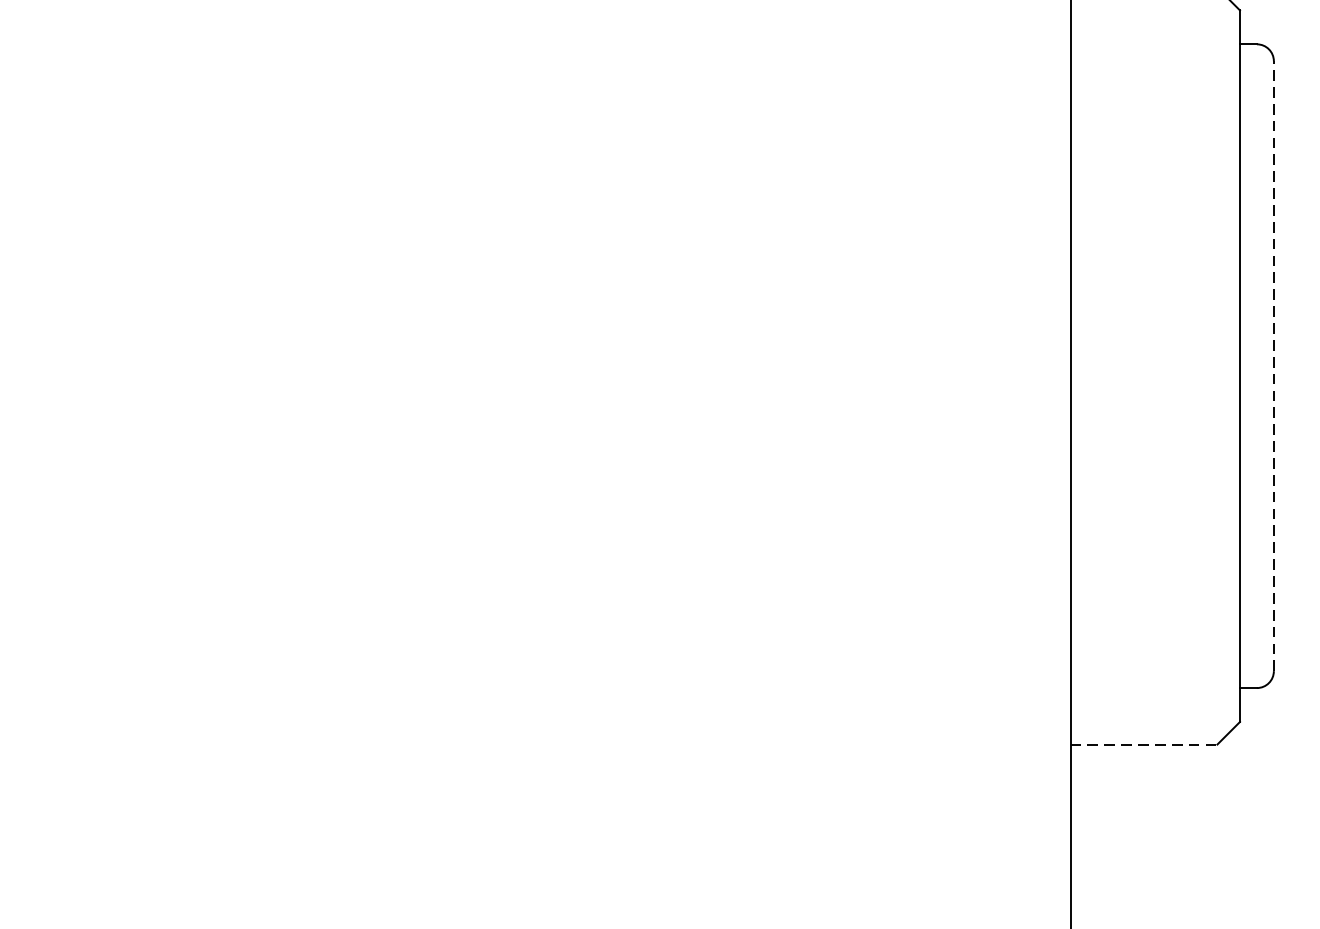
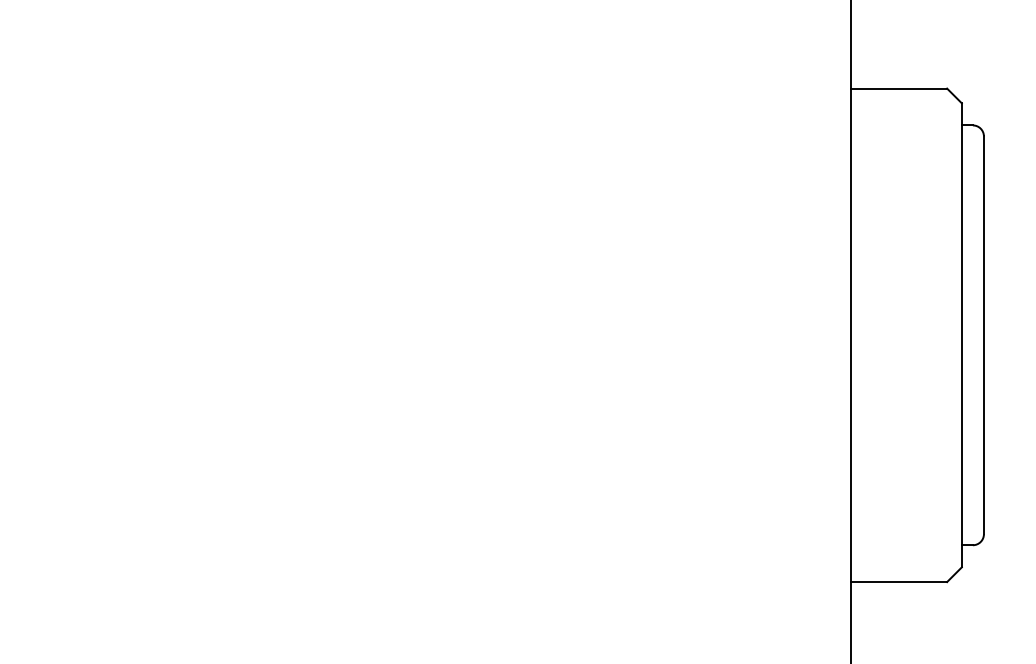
line: (1273, 366) -> (983, 335), dashed -> solid
line: (1144, 745) -> (899, 582), dashed -> solid

